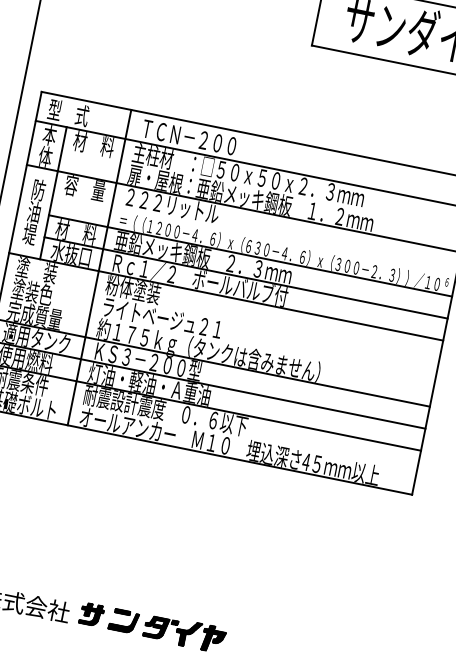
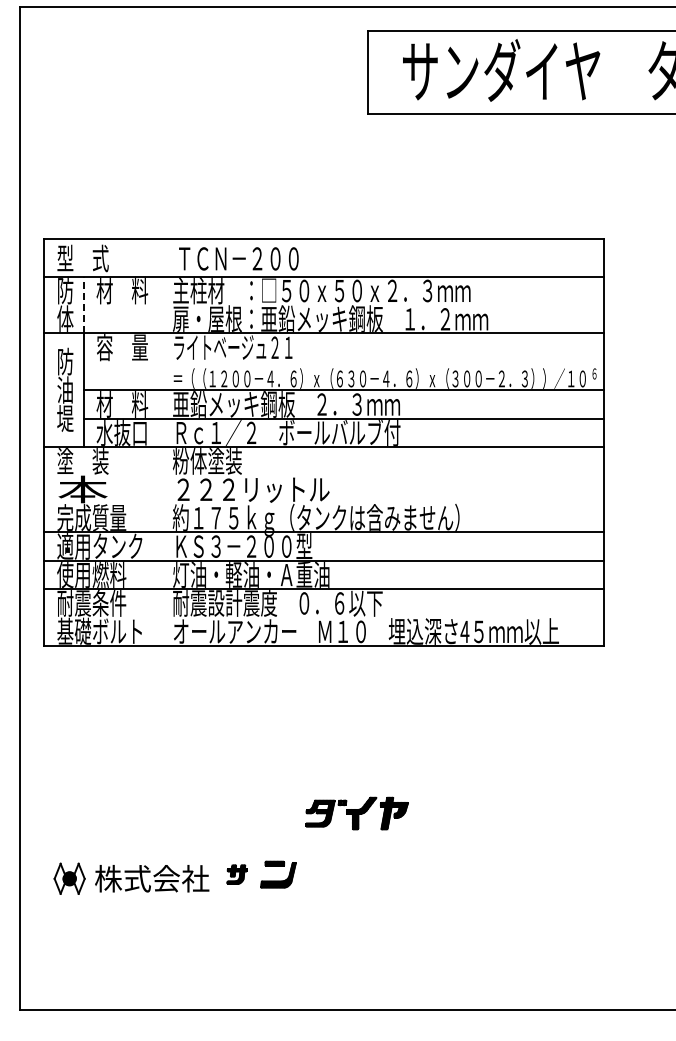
text: (49, 135) -> (65, 291), 本 -> 防
line: (62, 148) -> (84, 304), solid -> dashed
text: (172, 205) -> (234, 347), ２２２リットル -> ライトベージュ２１
line: (99, 267) -> (160, 442), removed
text: (32, 291) -> (82, 489), 塗装色 -> 本
text: (163, 318) -> (251, 489), ライトベージュ２１ -> ２２２リットル
part: (91, 614) -> (236, 874), size x0.7
part: (184, 633) -> (356, 813), moved

